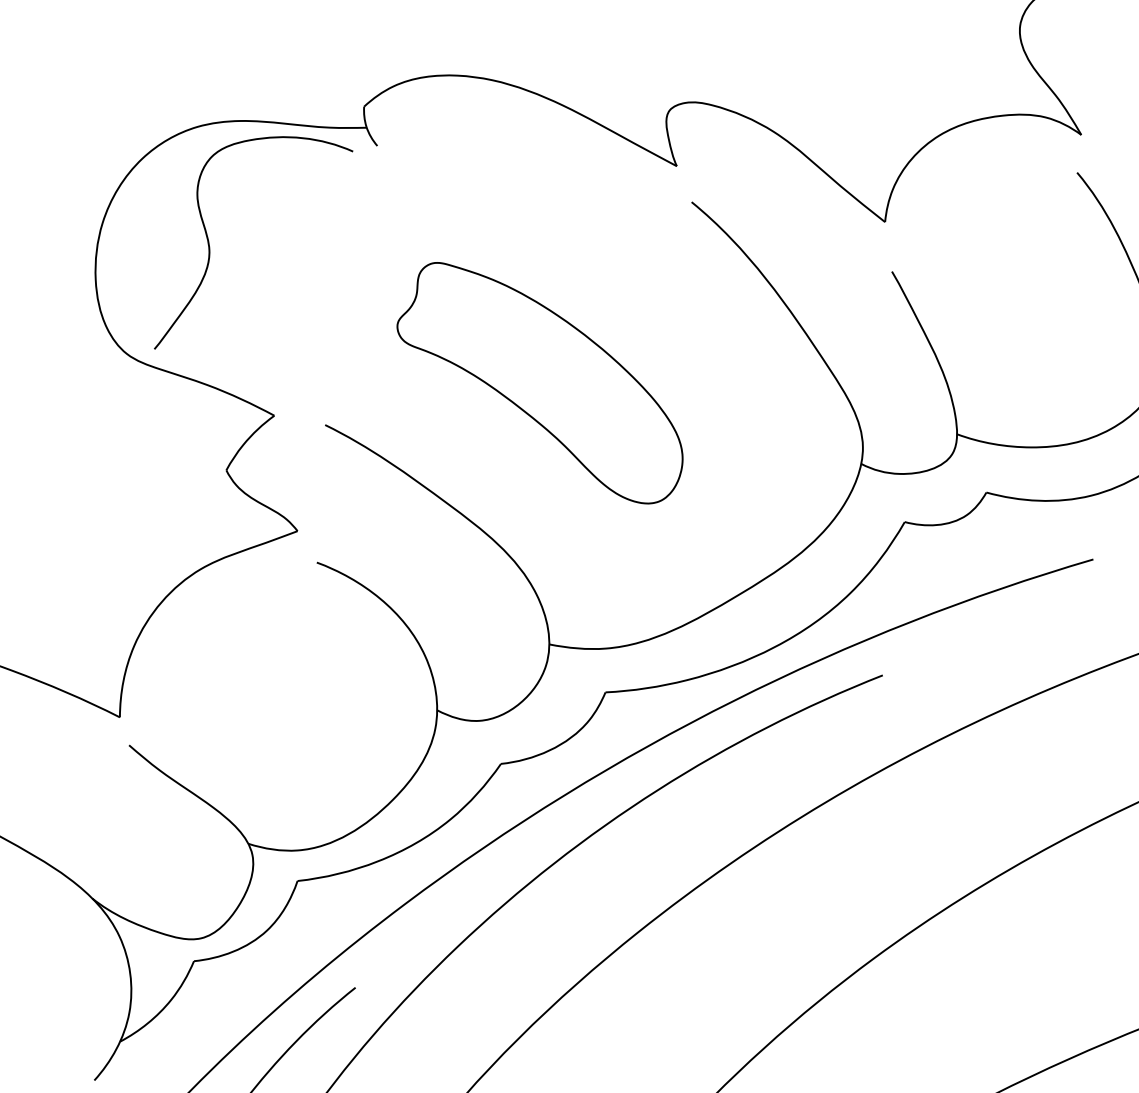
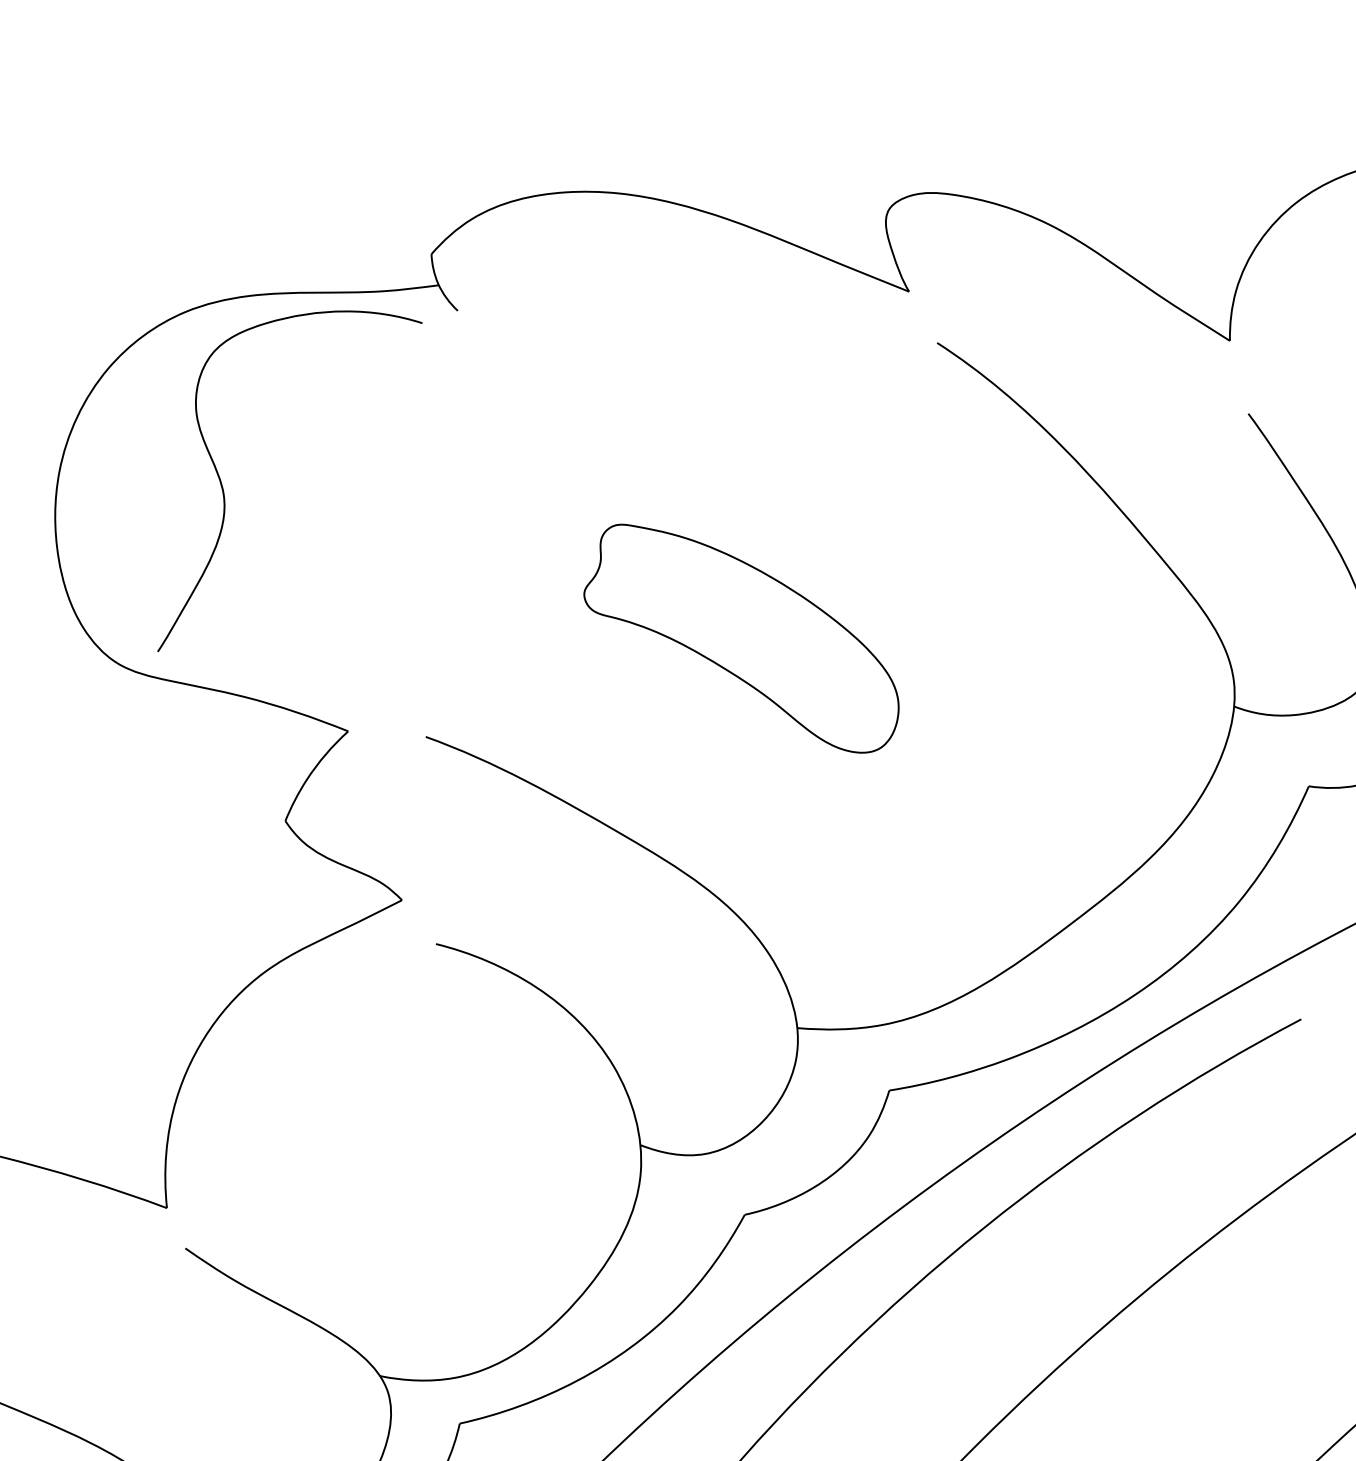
part: (539, 383) -> (739, 639), size x0.7

